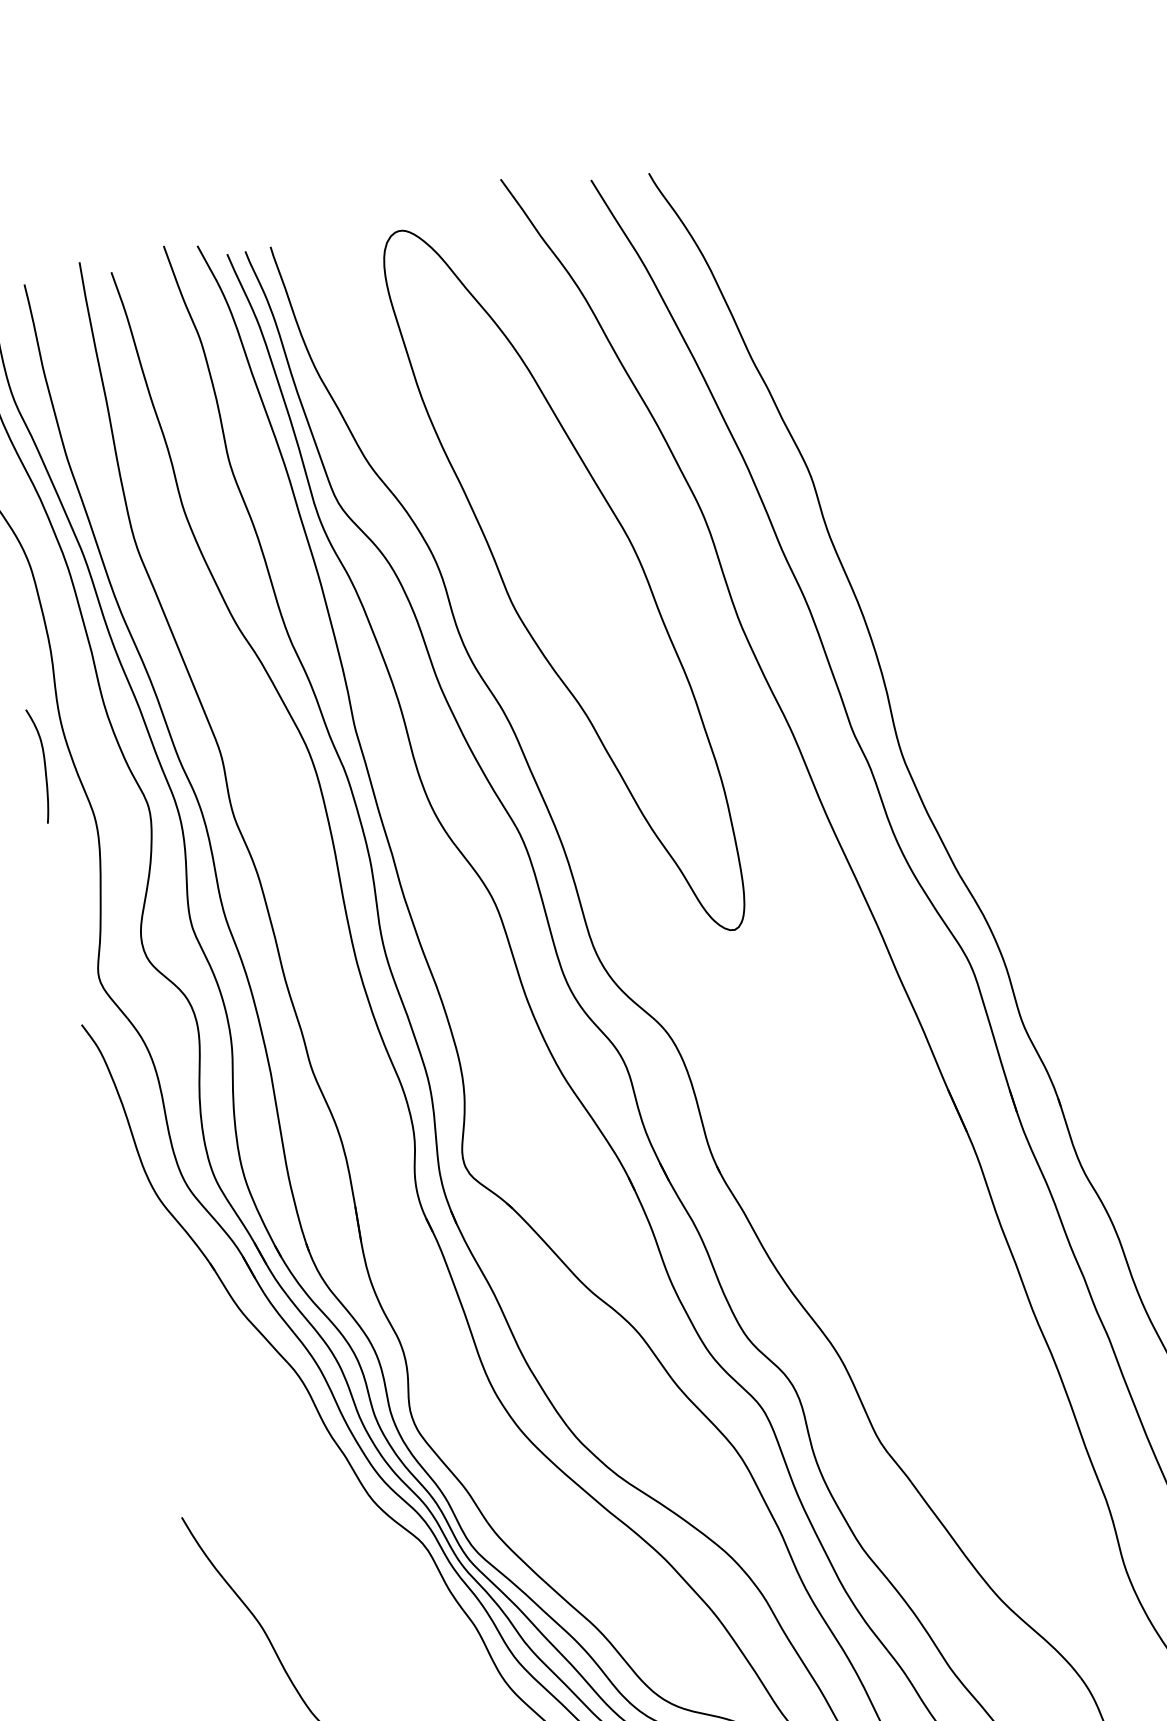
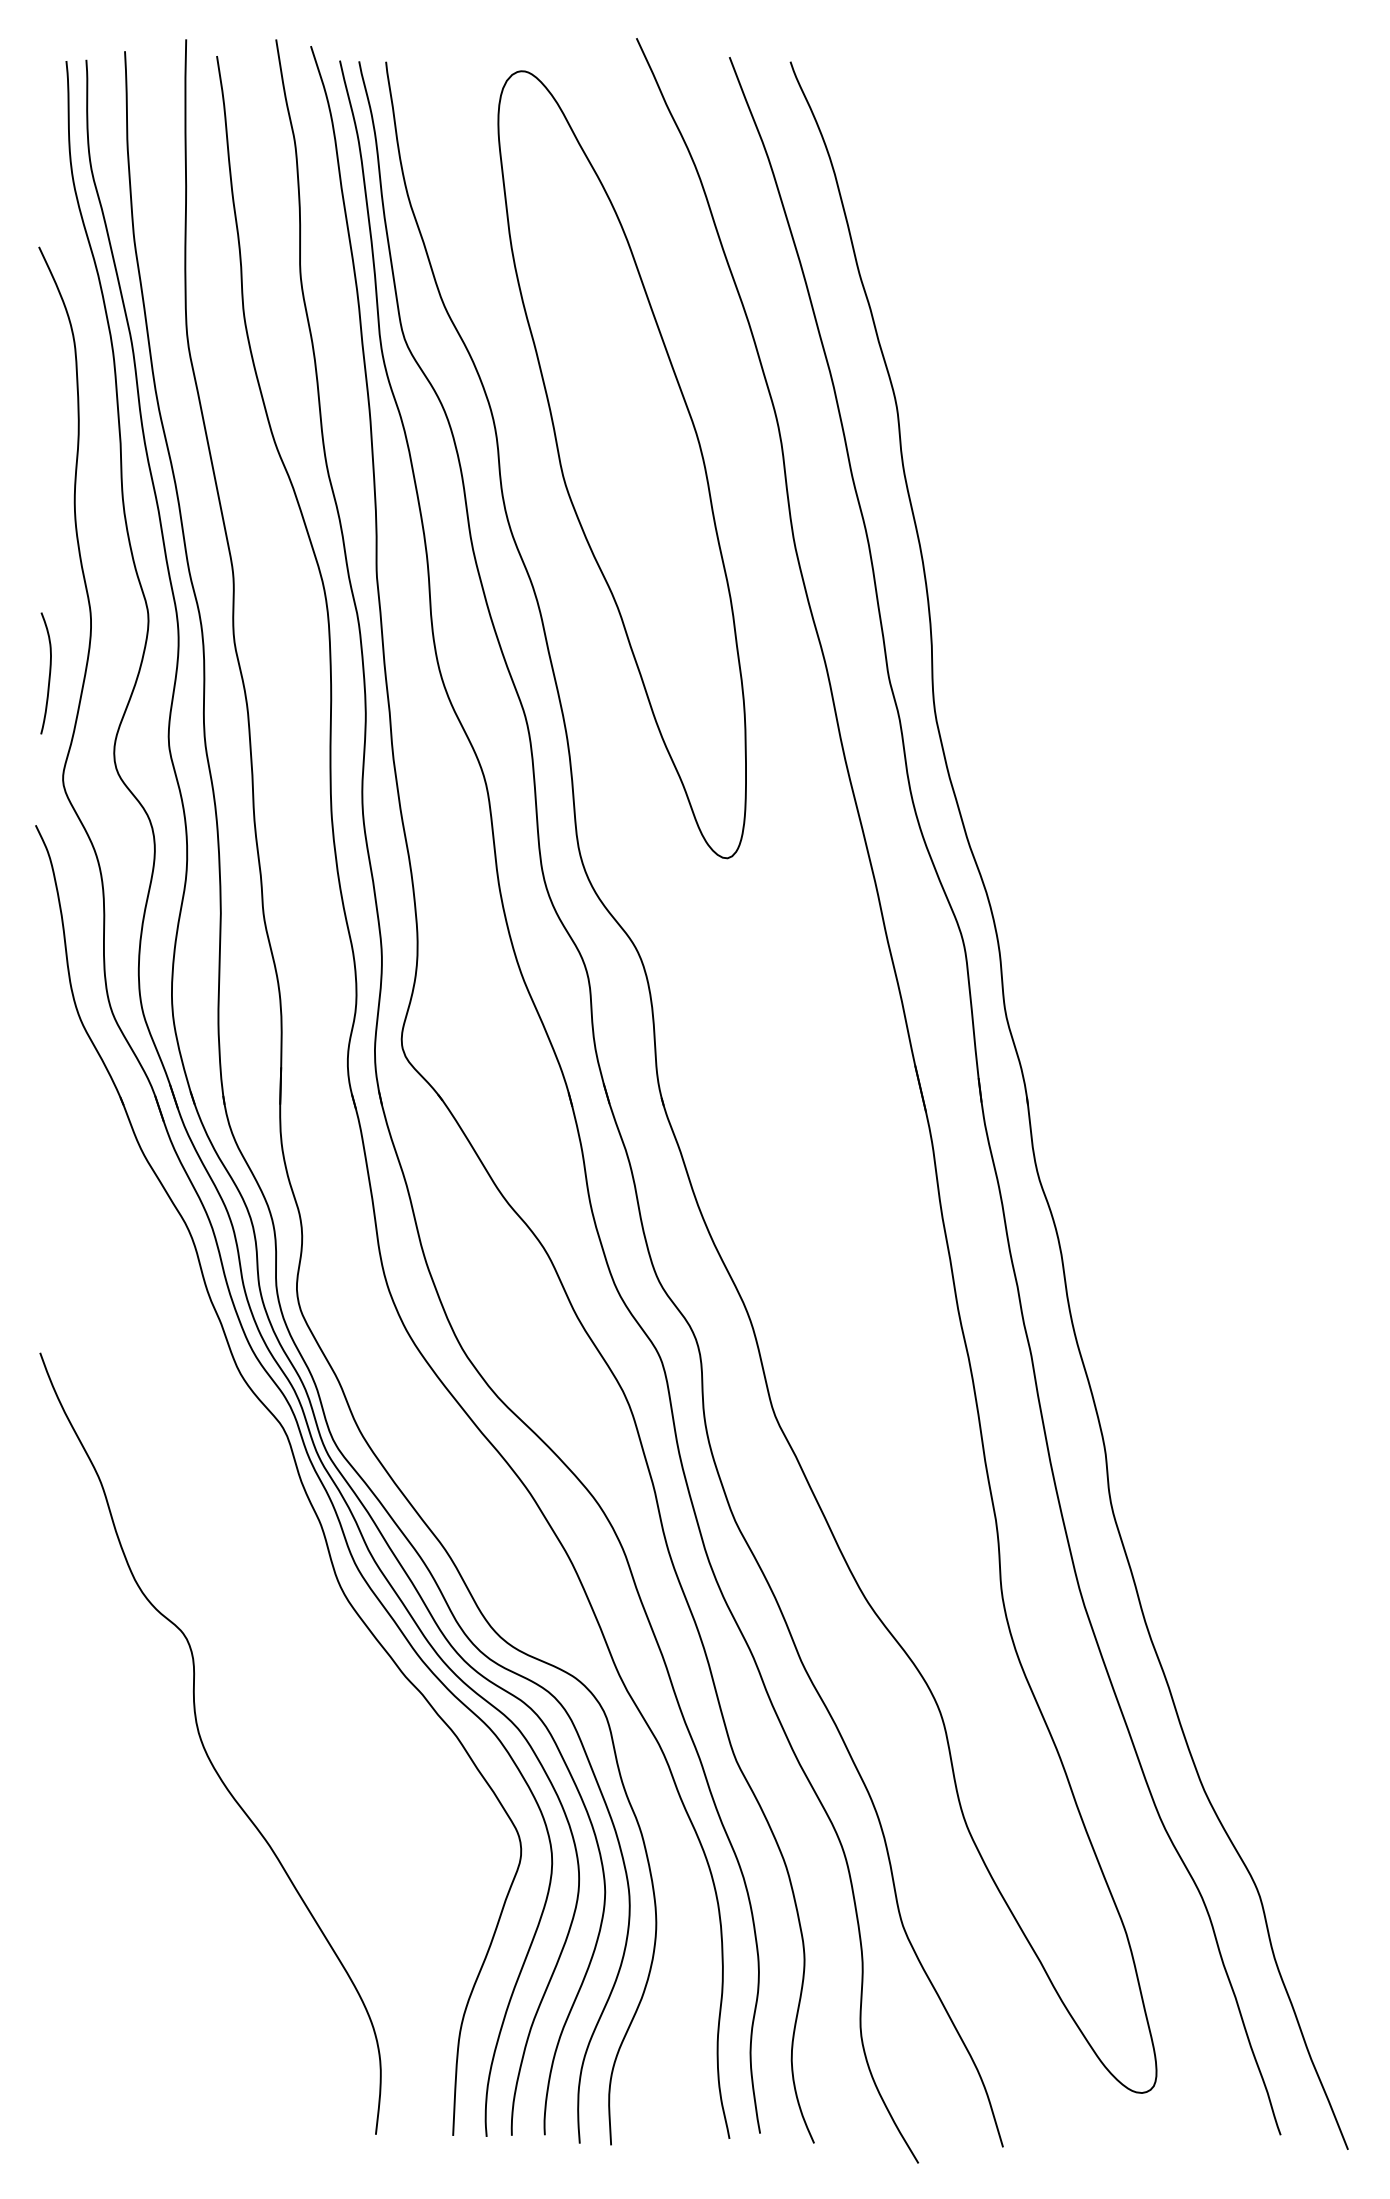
curve: (44, 765) -> (49, 673), moved

